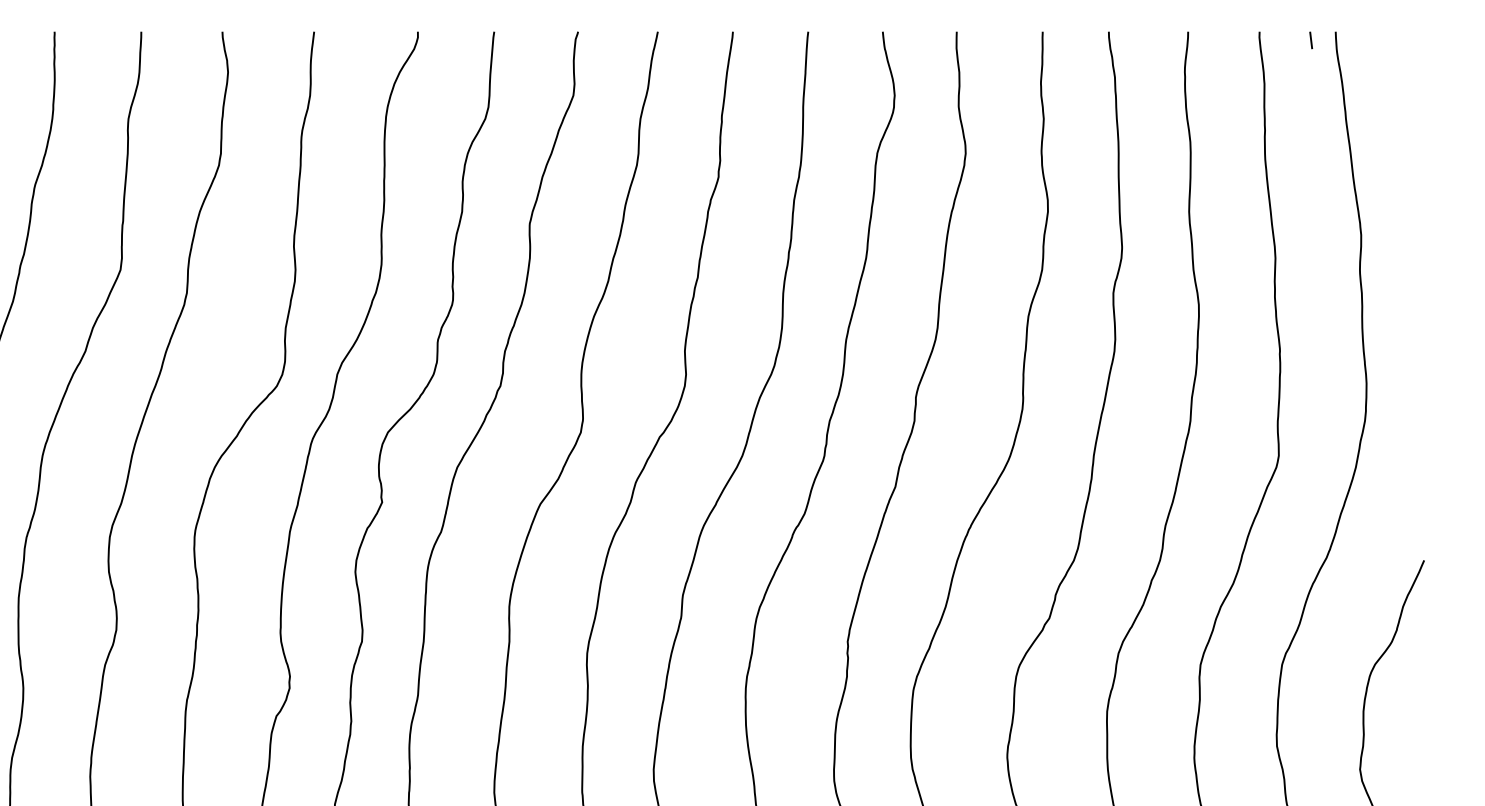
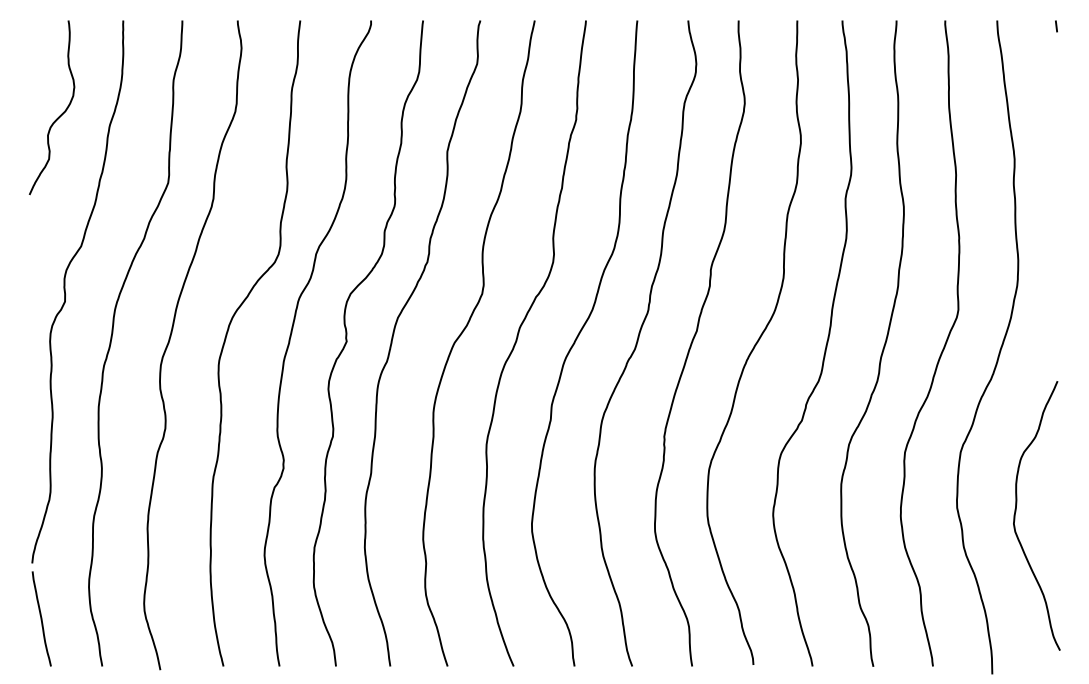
line: (1311, 40) -> (1056, 26), moved

